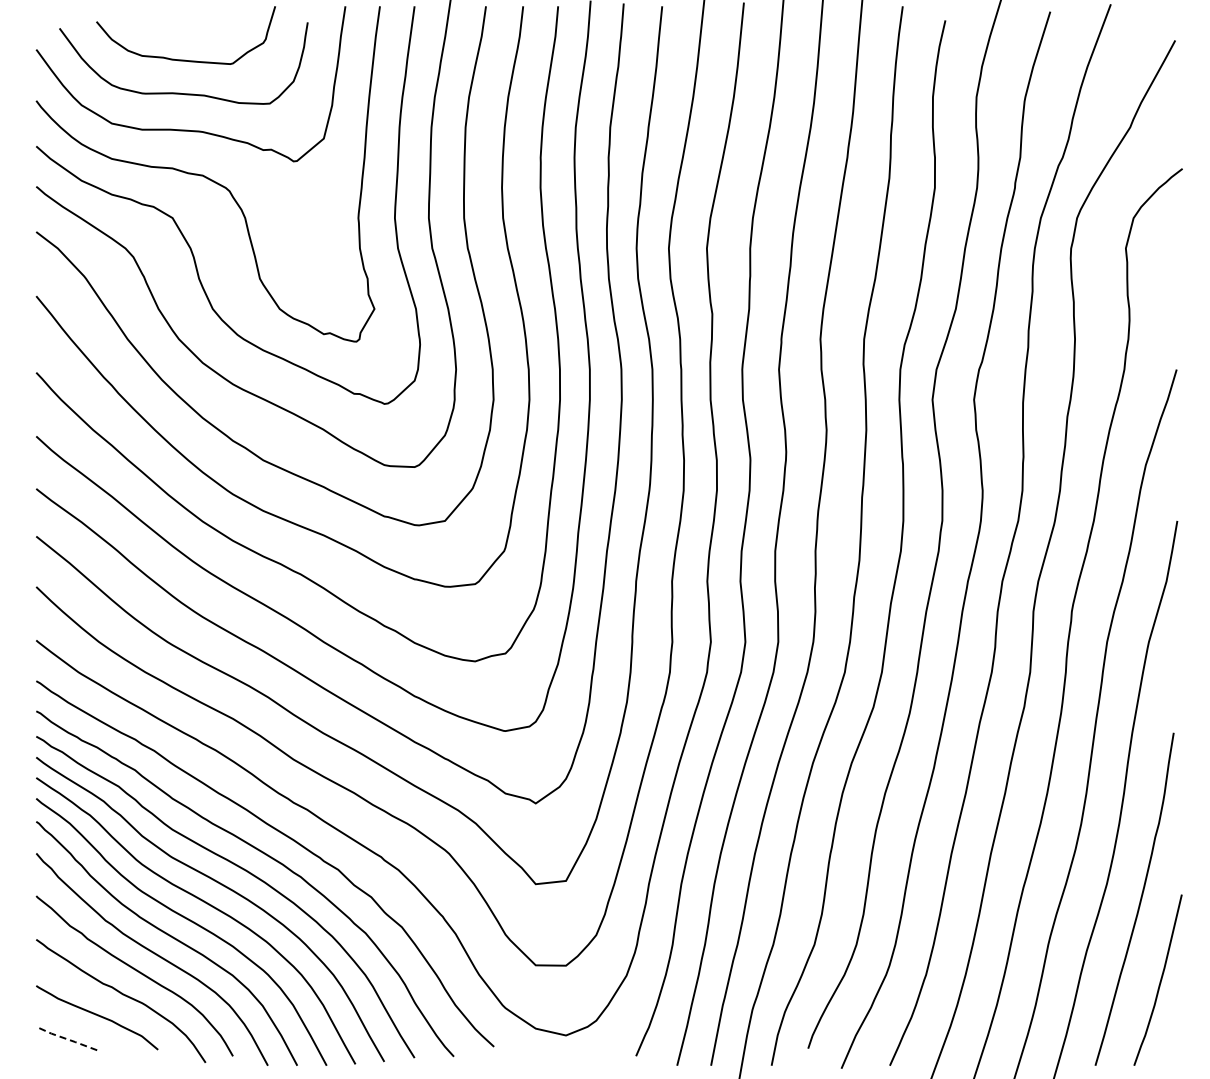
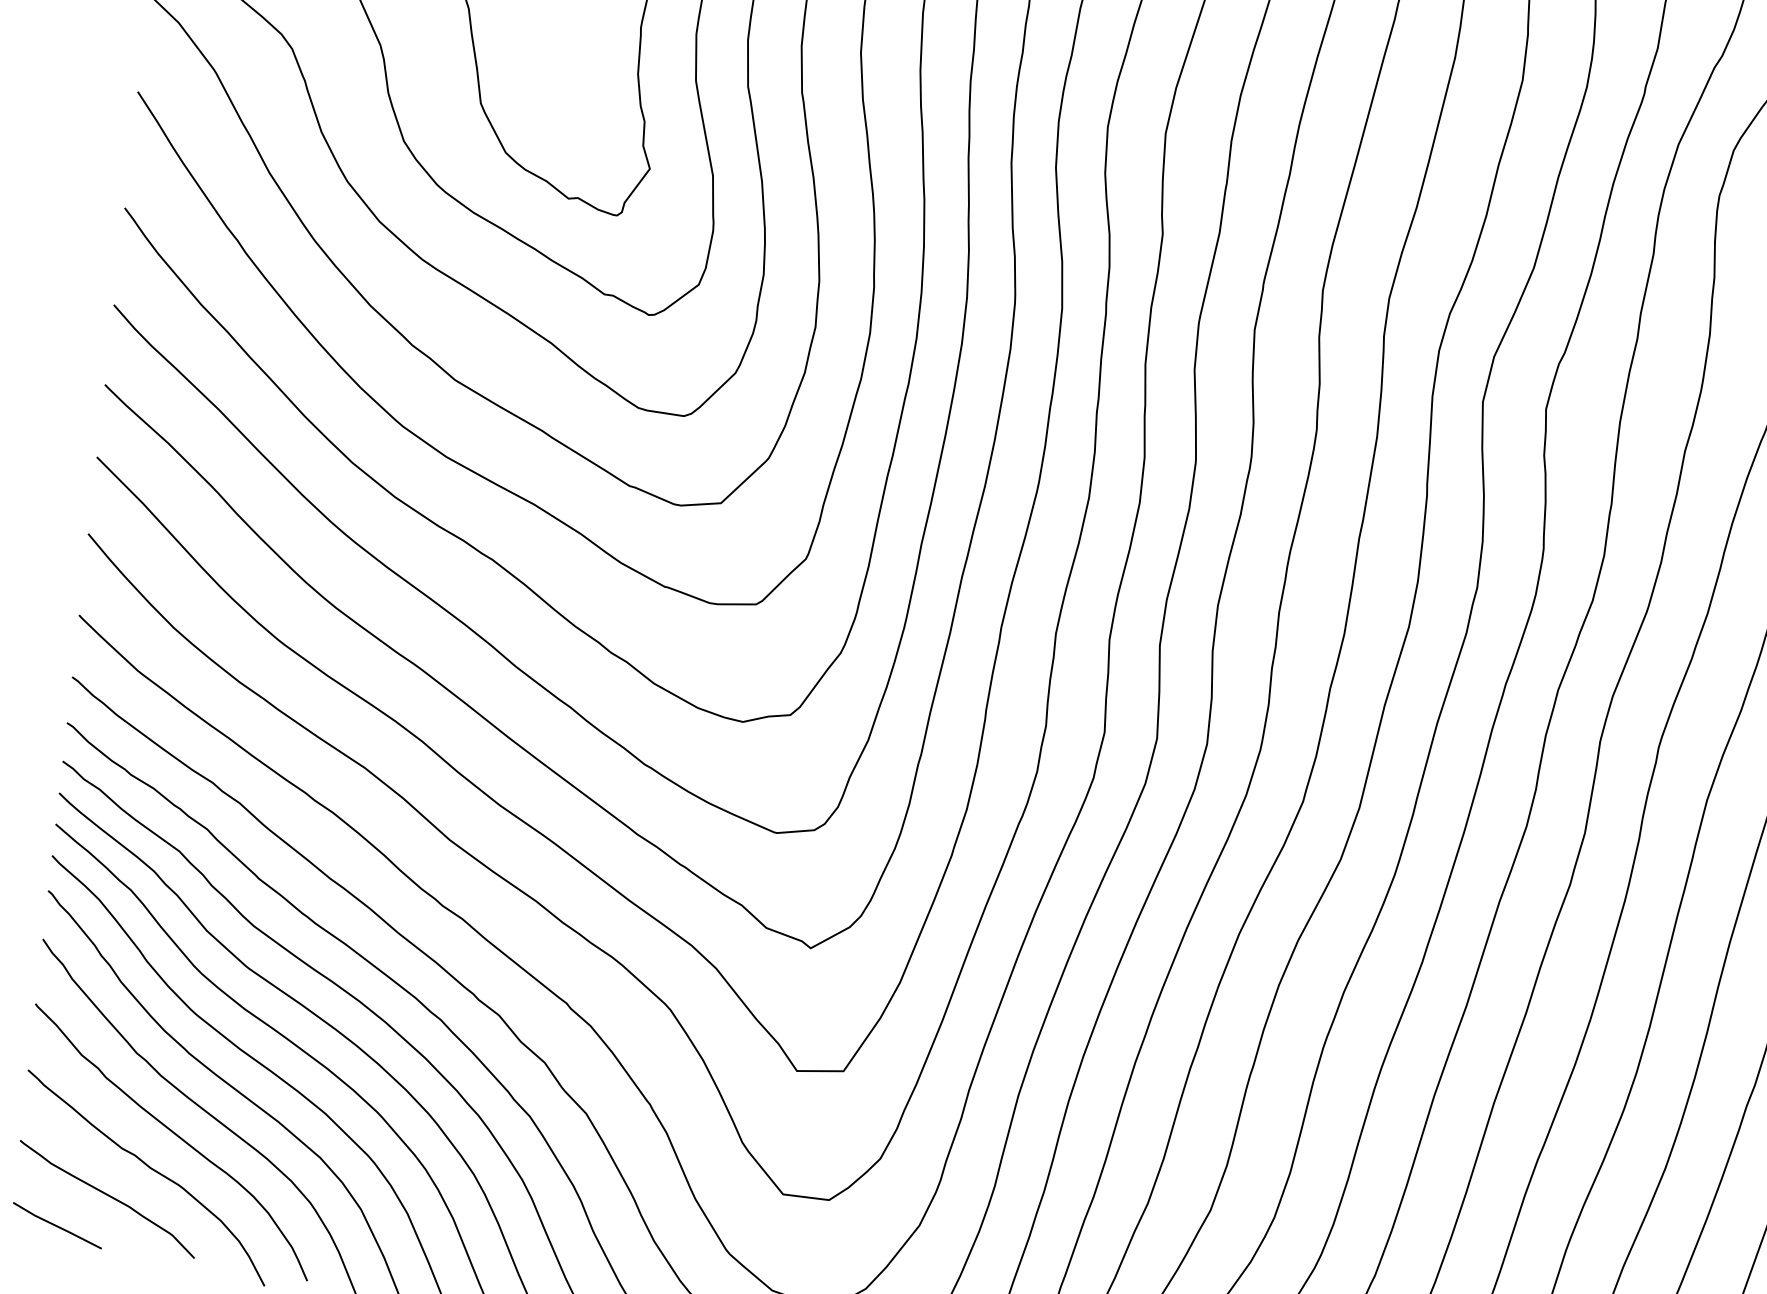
line: (66, 1038) -> (57, 1225), dashed -> solid

